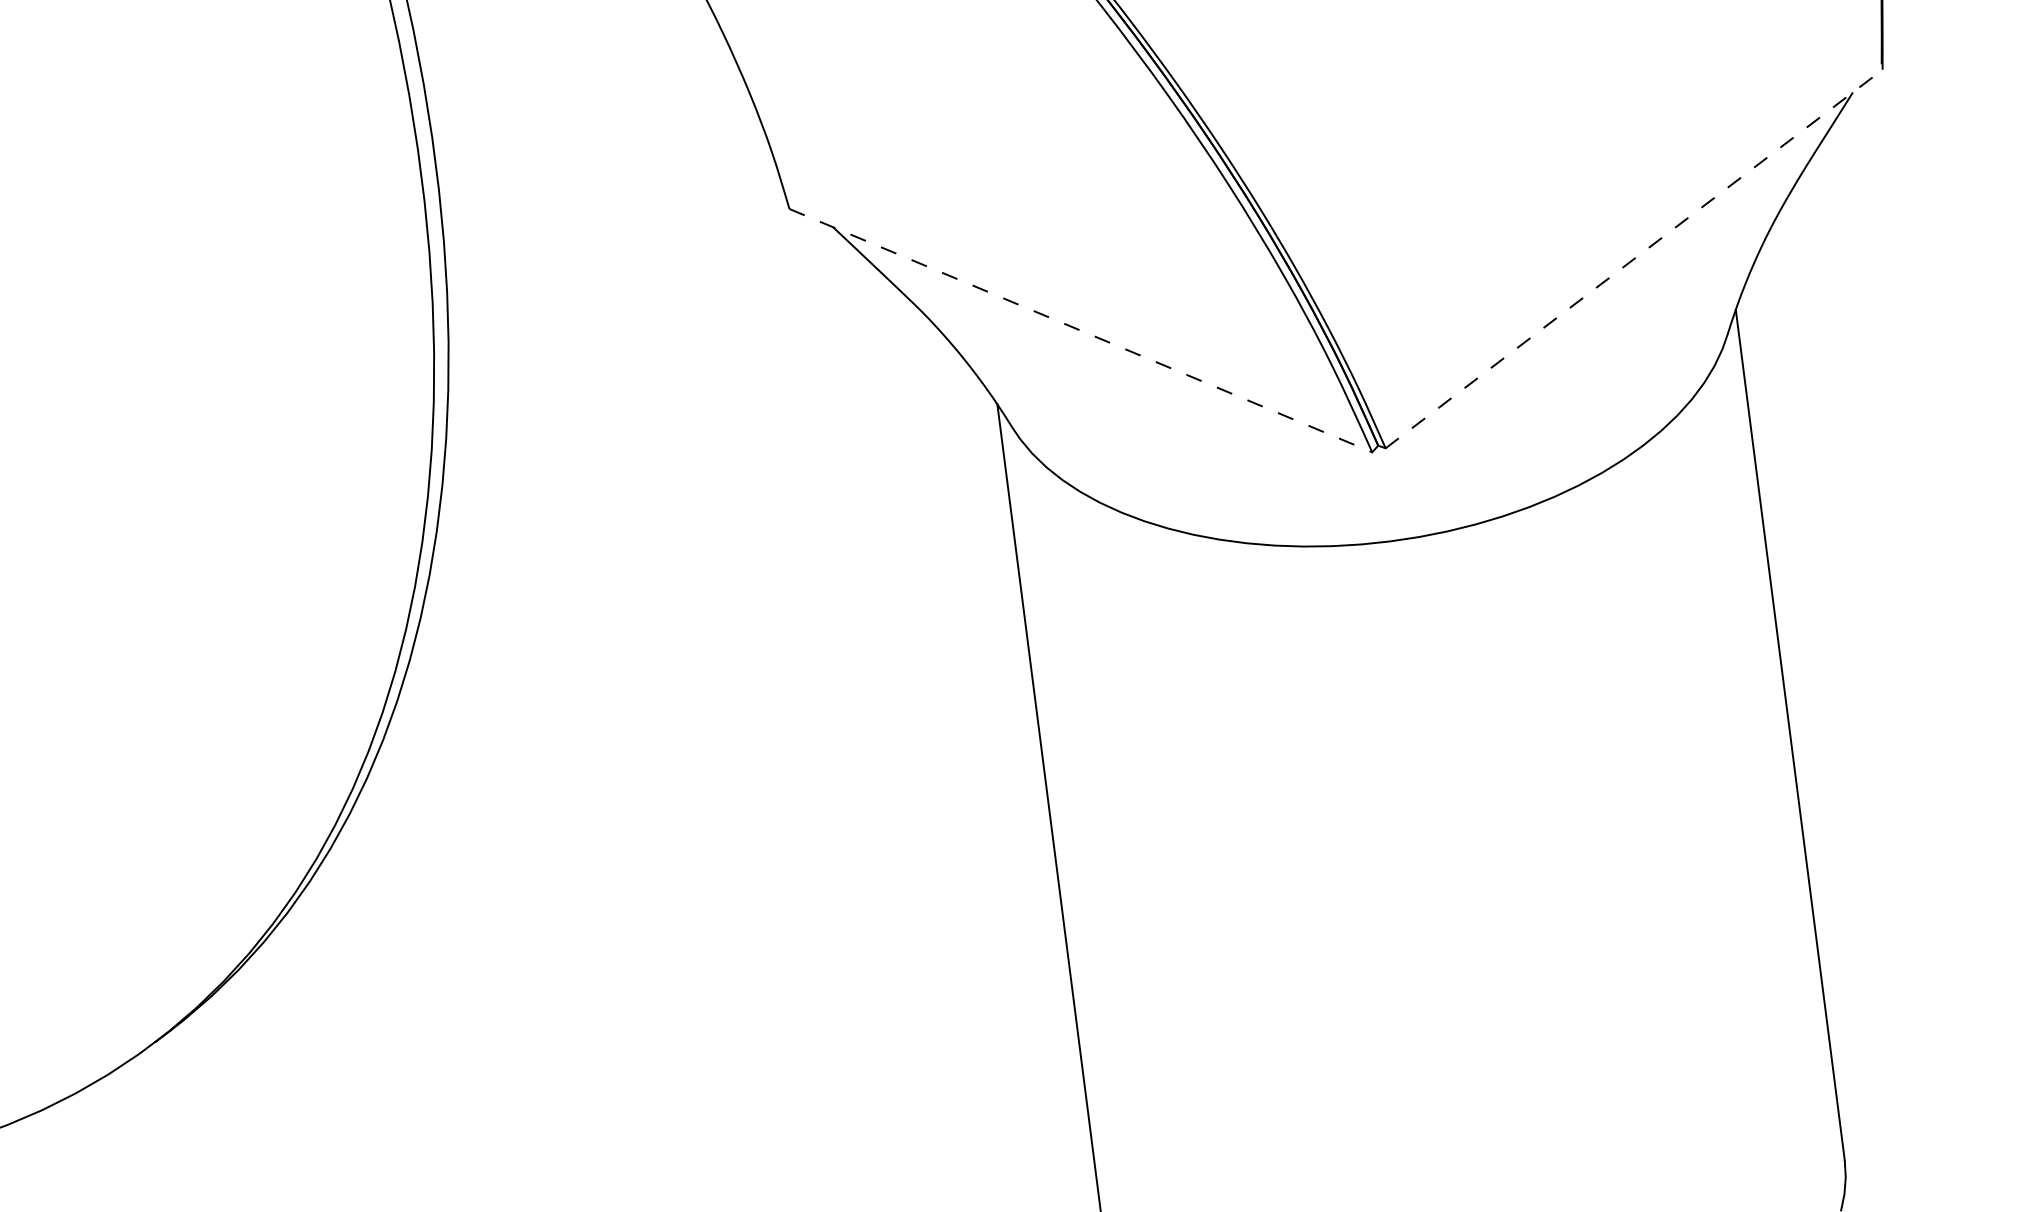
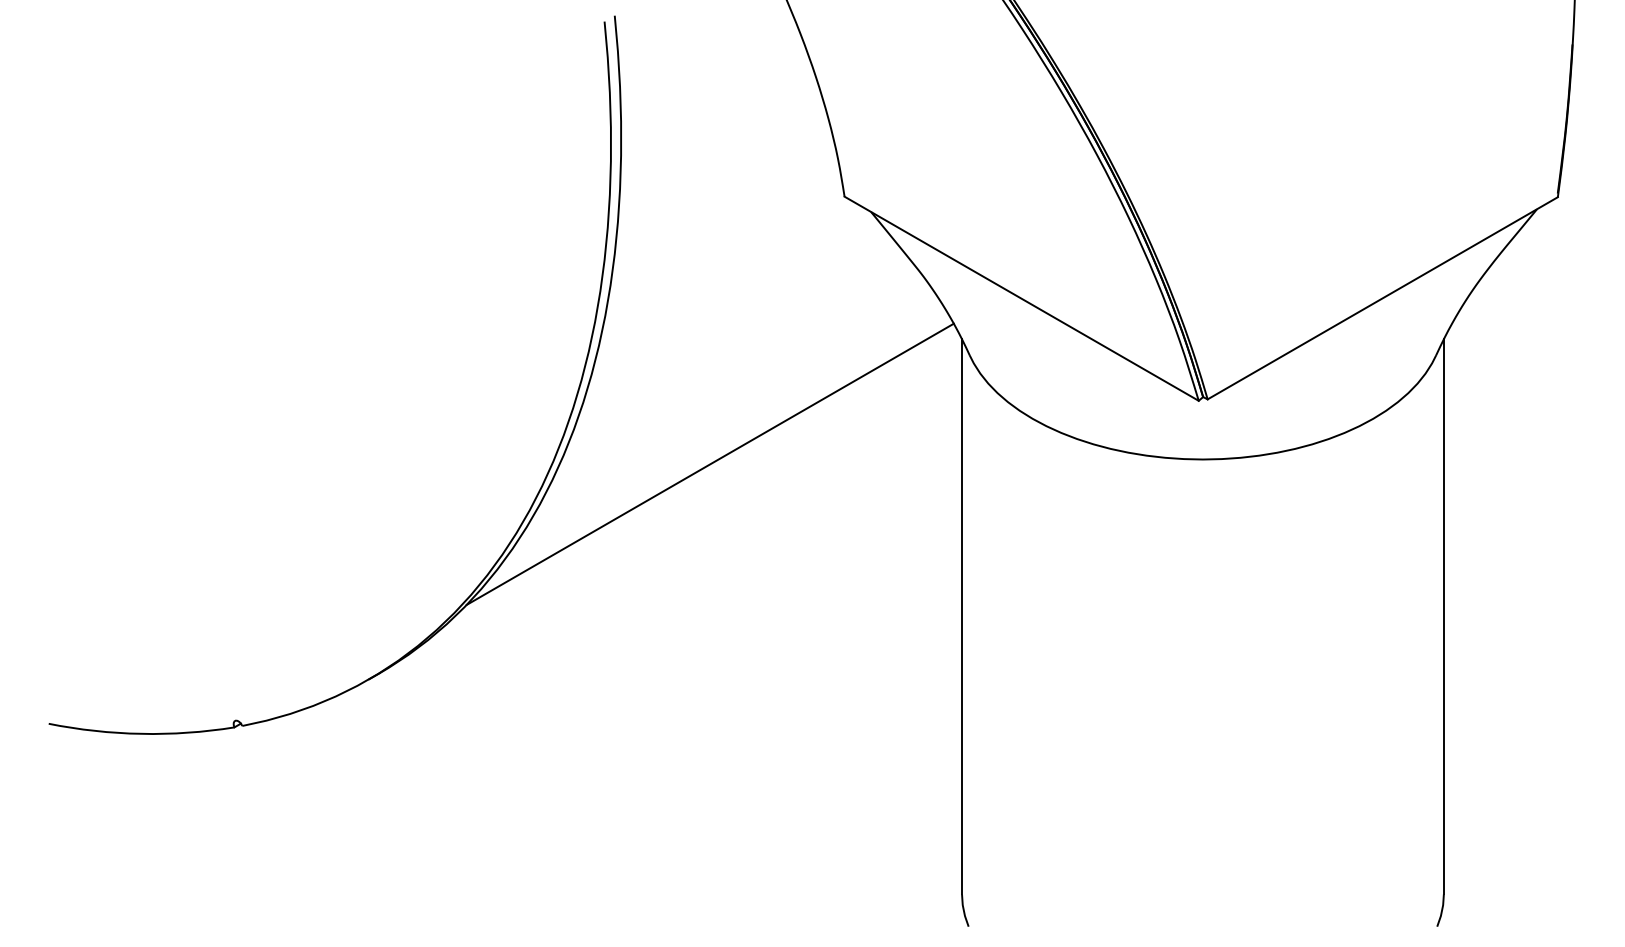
line: (1635, 259) -> (1383, 298), dashed -> solid
line: (1082, 331) -> (1022, 299), dashed -> solid
line: (634, 644) -> (709, 463), added

